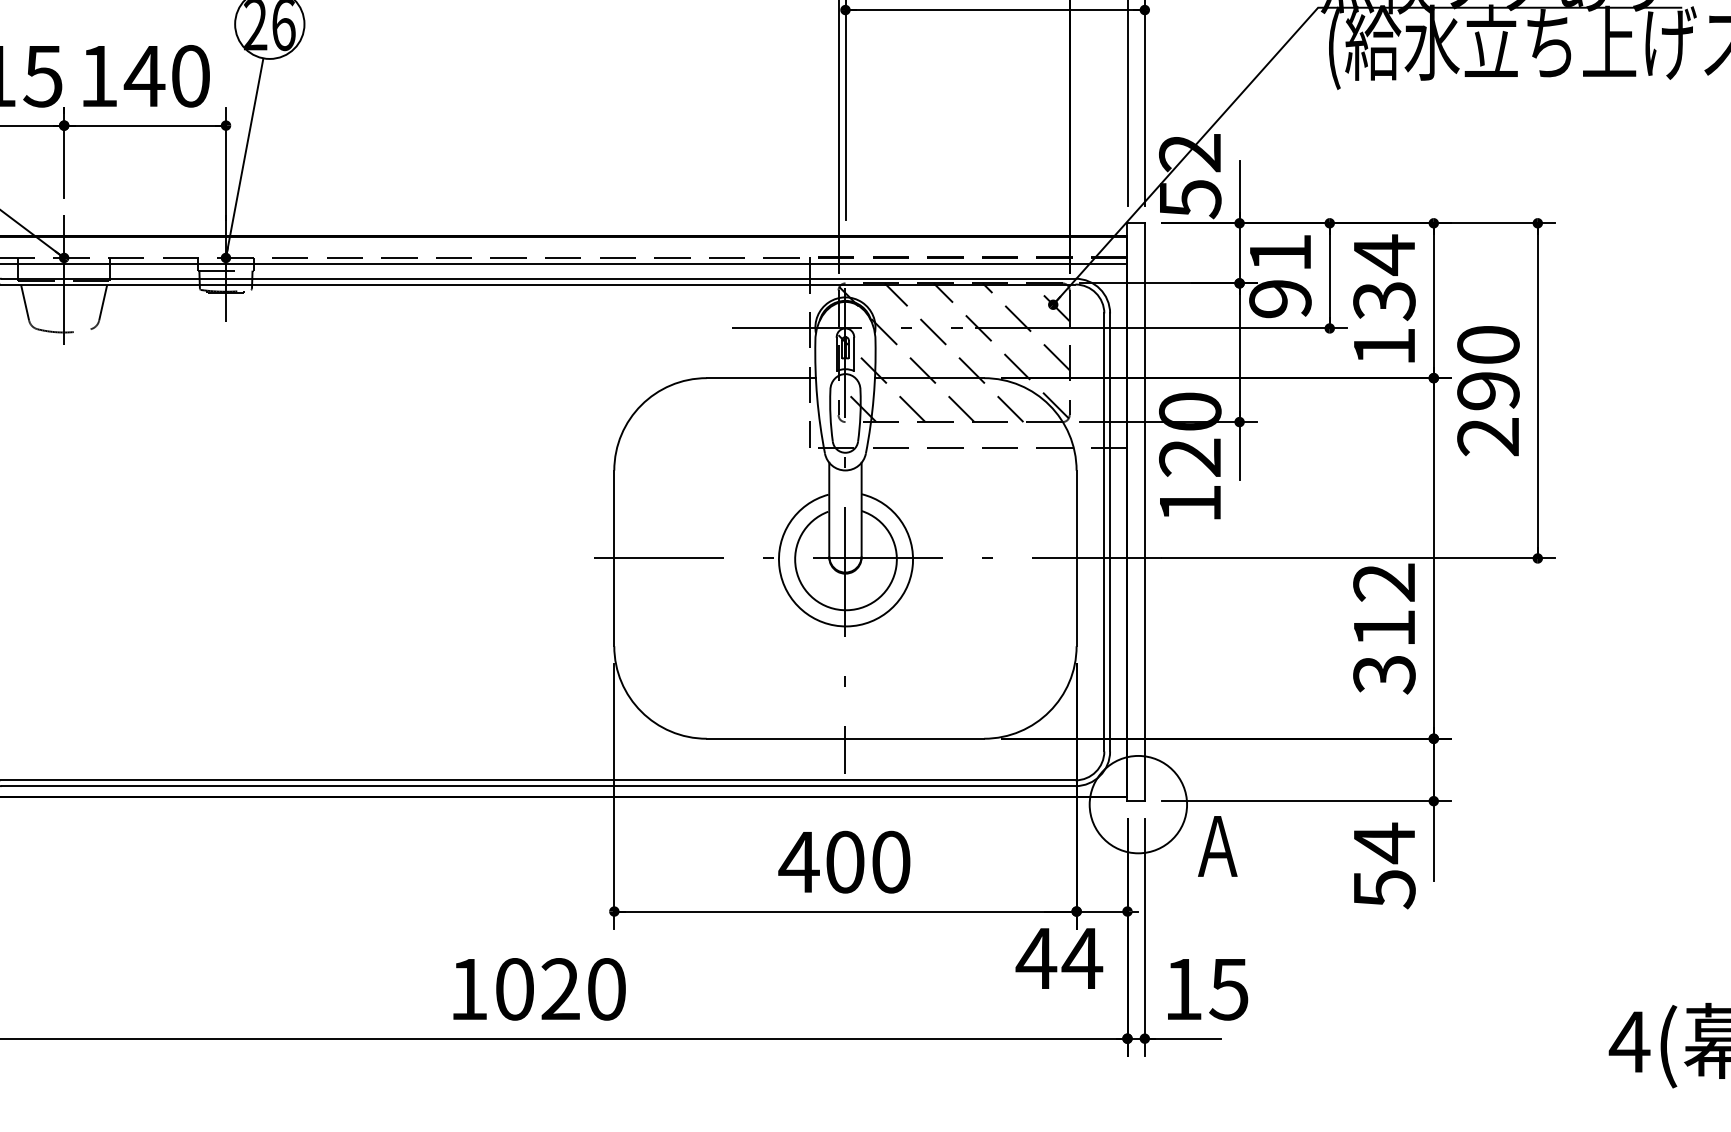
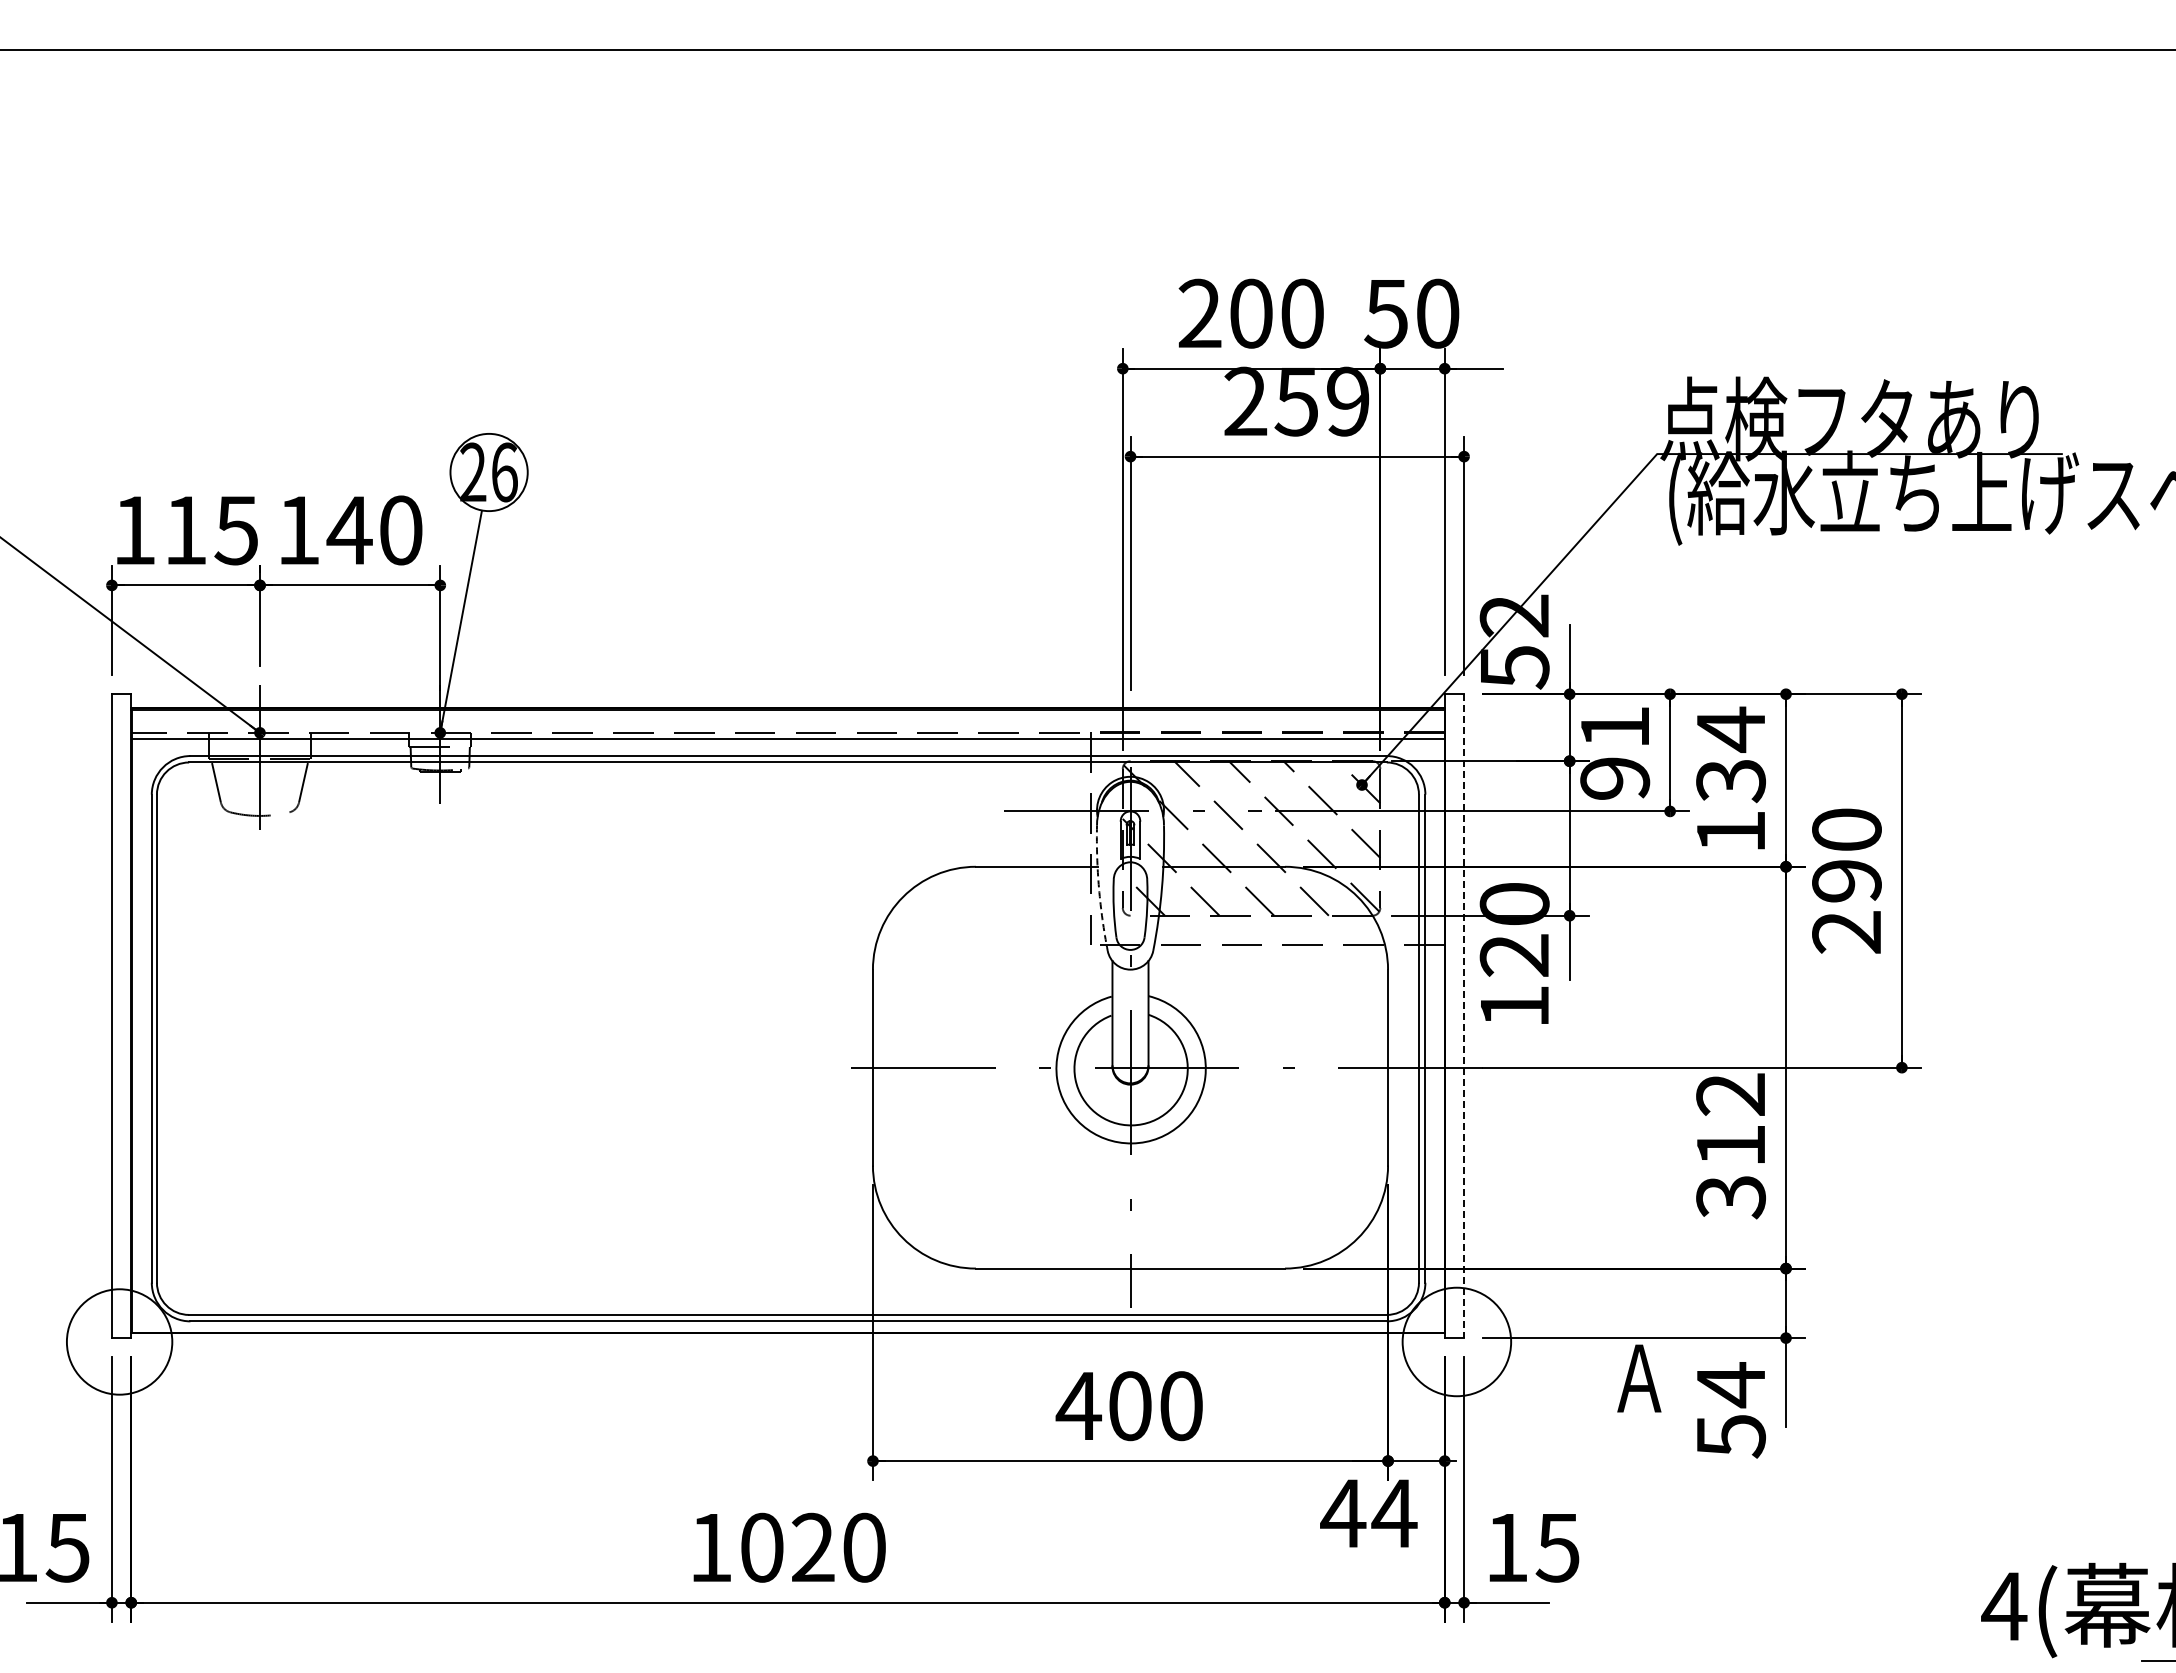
arc: (817, 397) -> (1099, 888), solid -> dashed
line: (1145, 512) -> (1464, 1016), solid -> dashed
text: (1217, 846) -> (1639, 1378), moved

